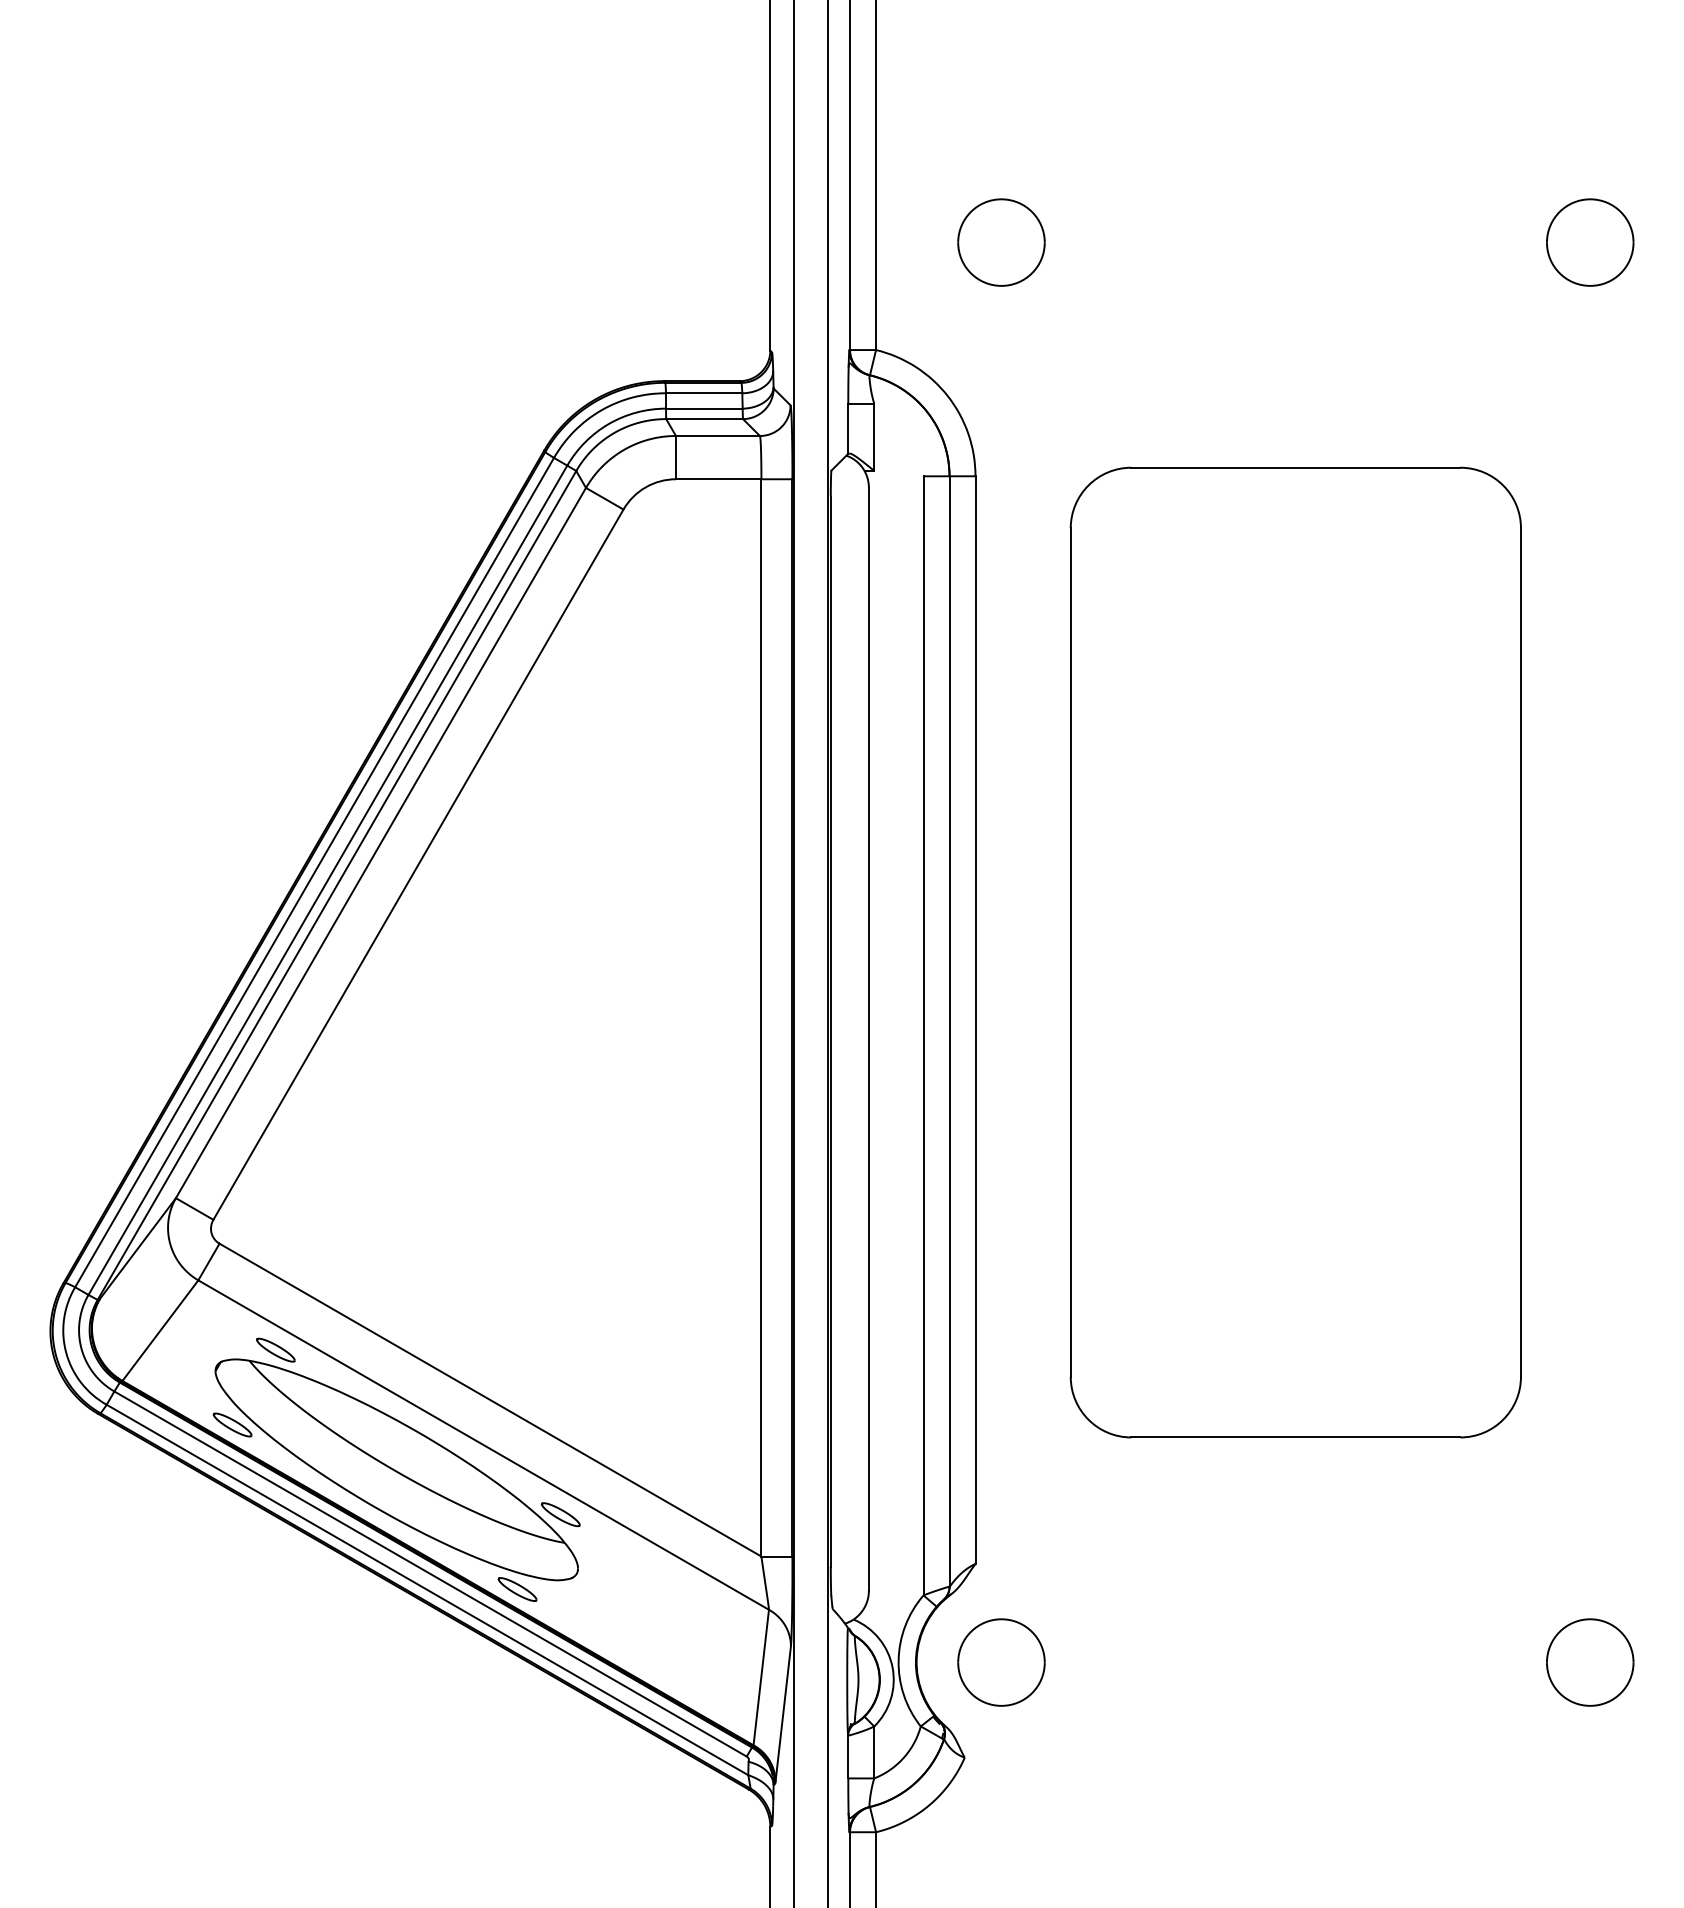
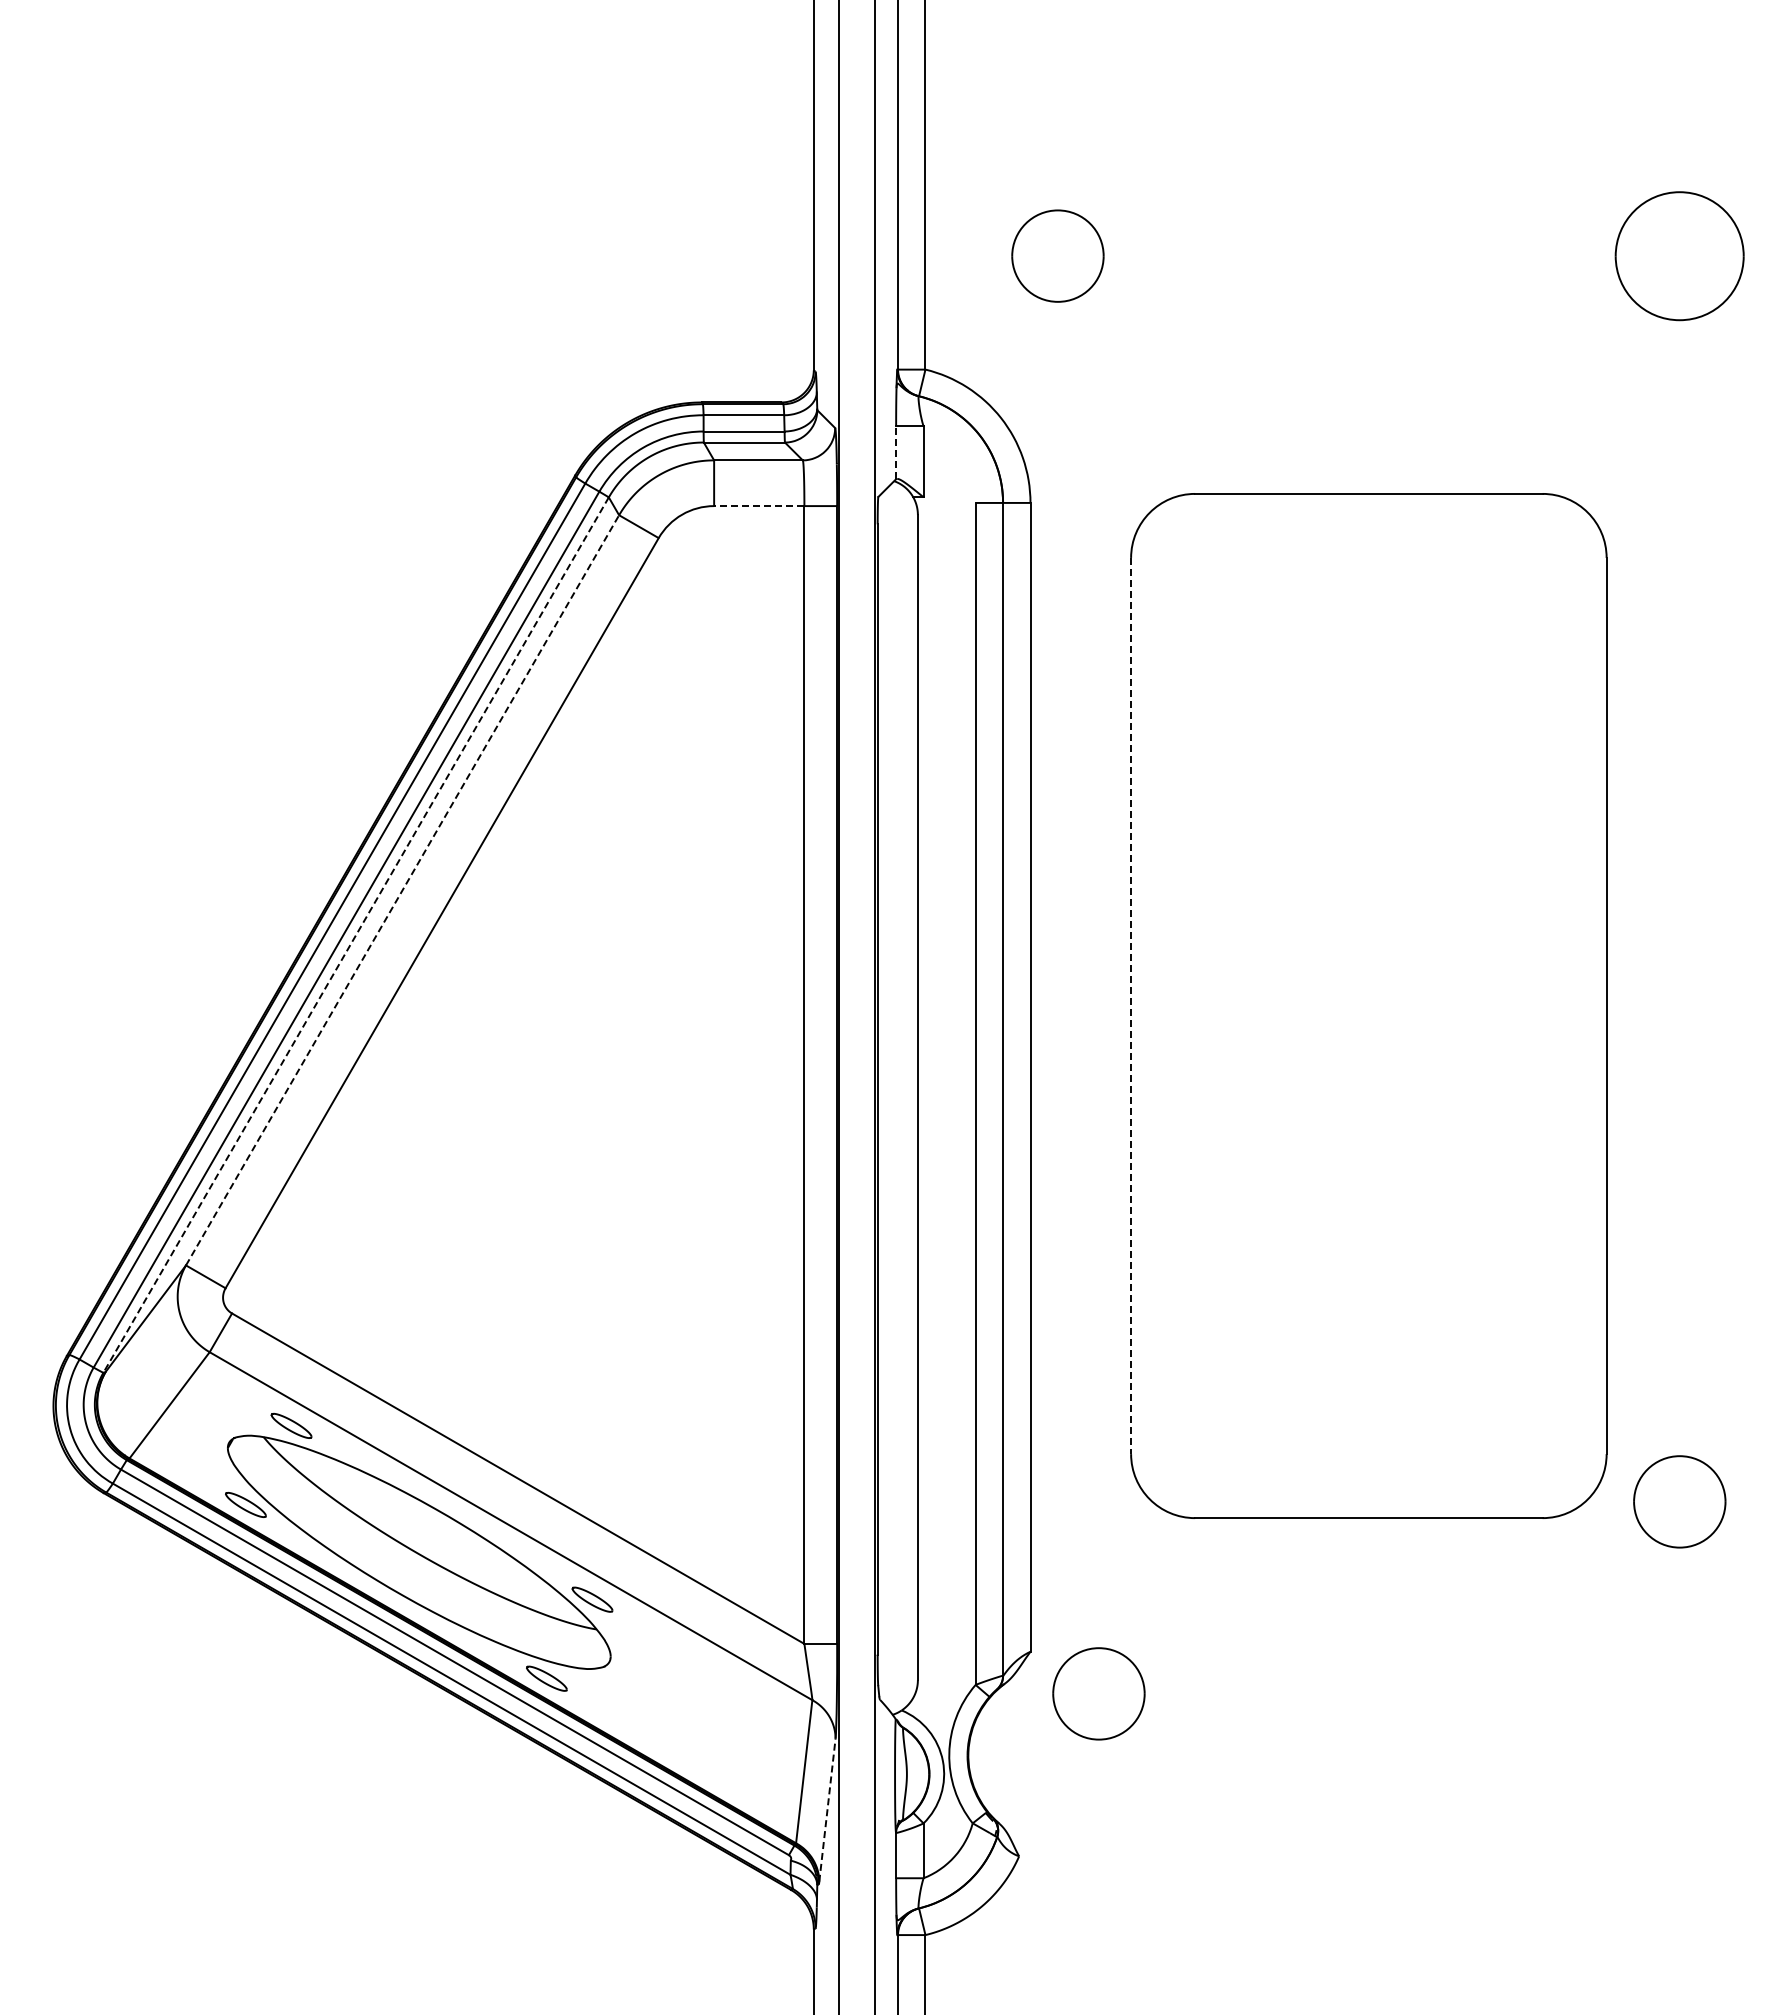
part: (1589, 242) -> (1679, 255), size x1.4
line: (848, 428) -> (896, 452), solid -> dashed
line: (717, 479) -> (758, 506), solid -> dashed
line: (380, 842) -> (402, 889), solid -> dashed
line: (336, 885) -> (355, 935), solid -> dashed
line: (1071, 953) -> (1131, 1006), solid -> dashed
part: (1001, 1662) -> (1098, 1693), moved
part: (1589, 1662) -> (1679, 1501), moved
line: (783, 1713) -> (827, 1809), solid -> dashed

